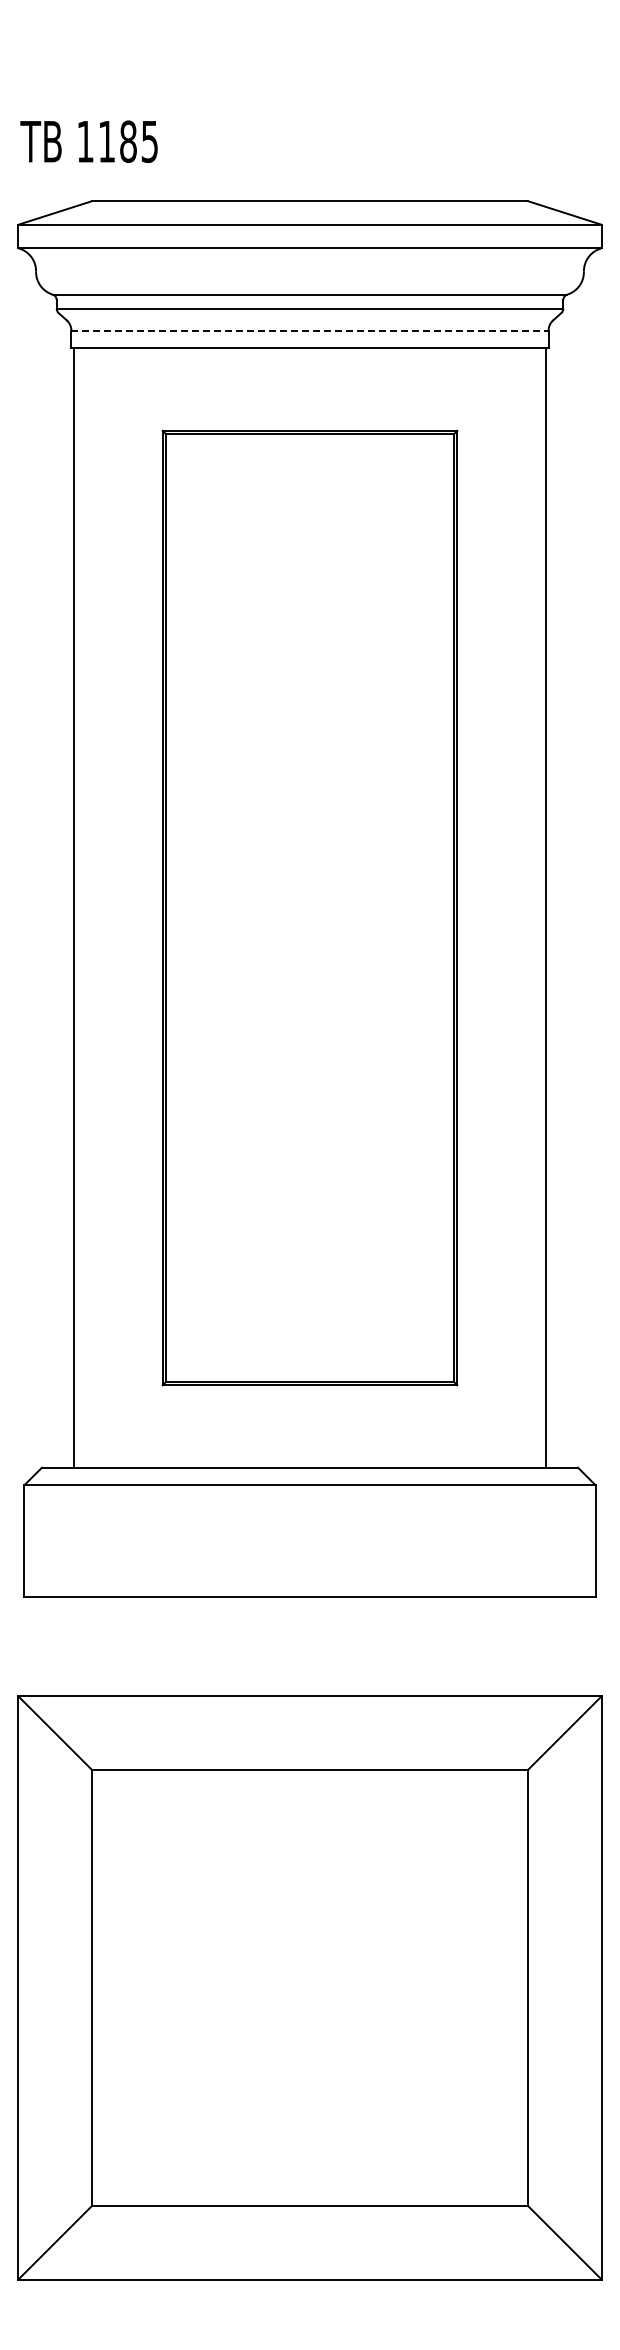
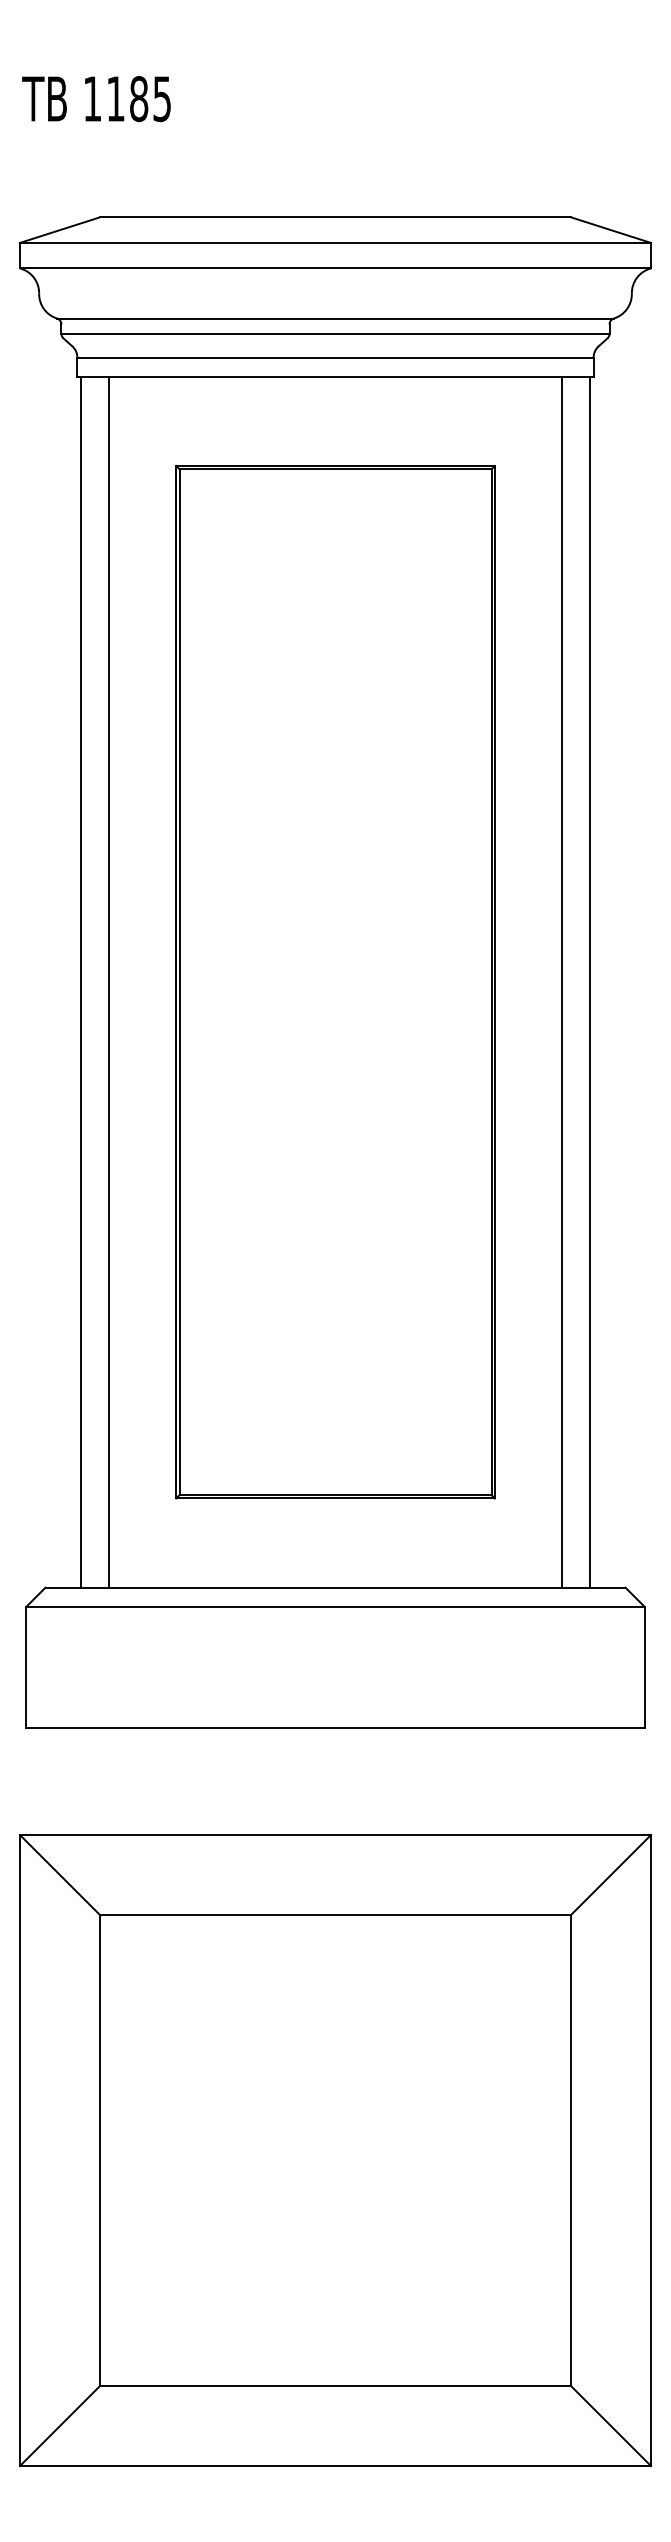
text: (88, 141) -> (95, 98), moved
line: (310, 330) -> (336, 357), dashed -> solid
line: (100, 907) -> (108, 981), added
line: (519, 907) -> (562, 981), added

